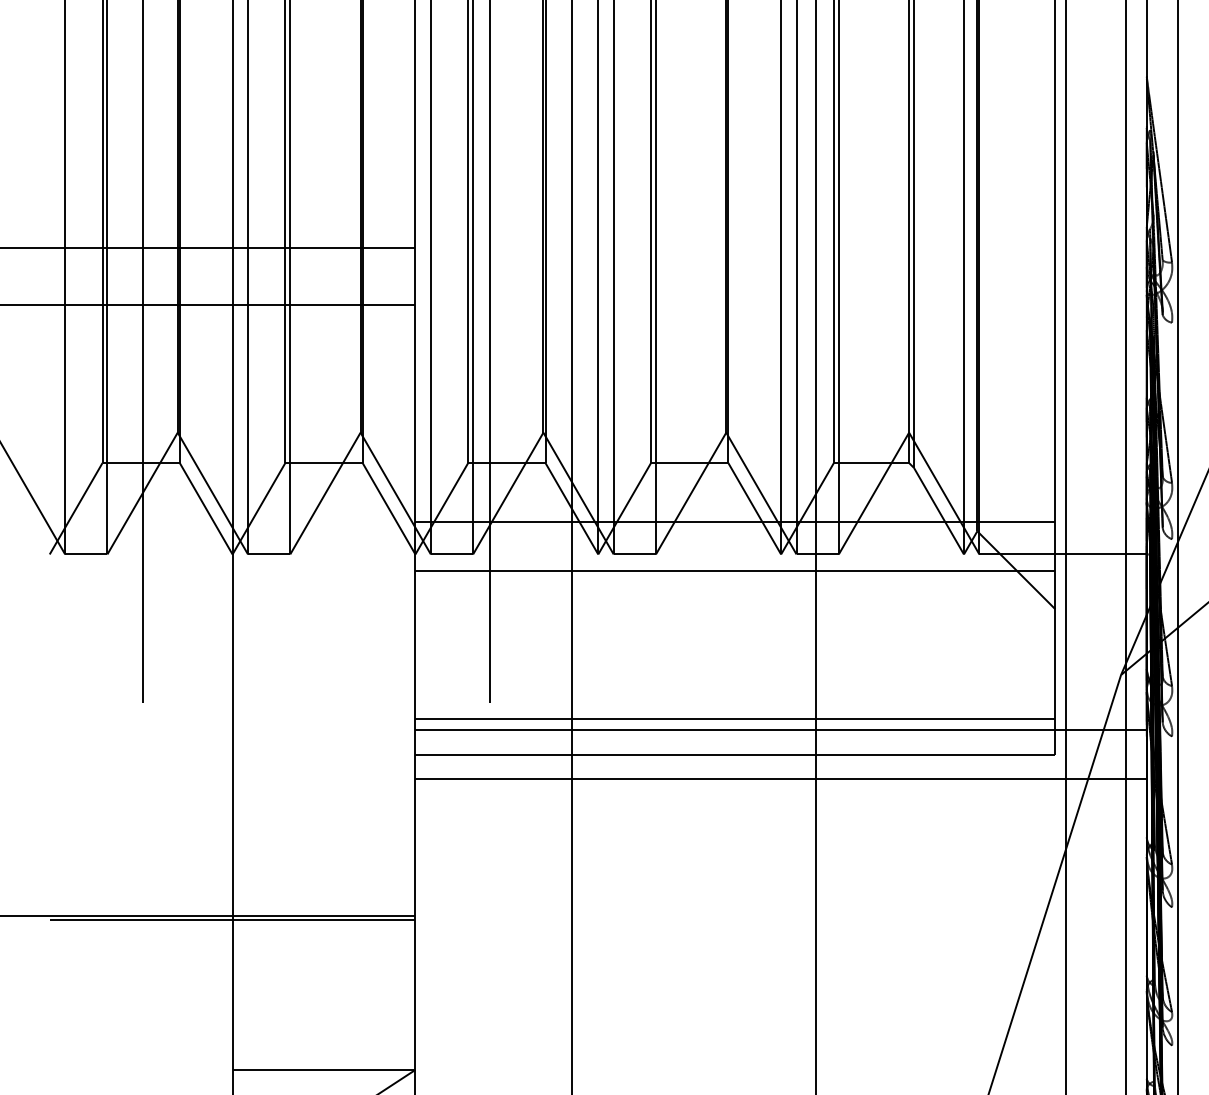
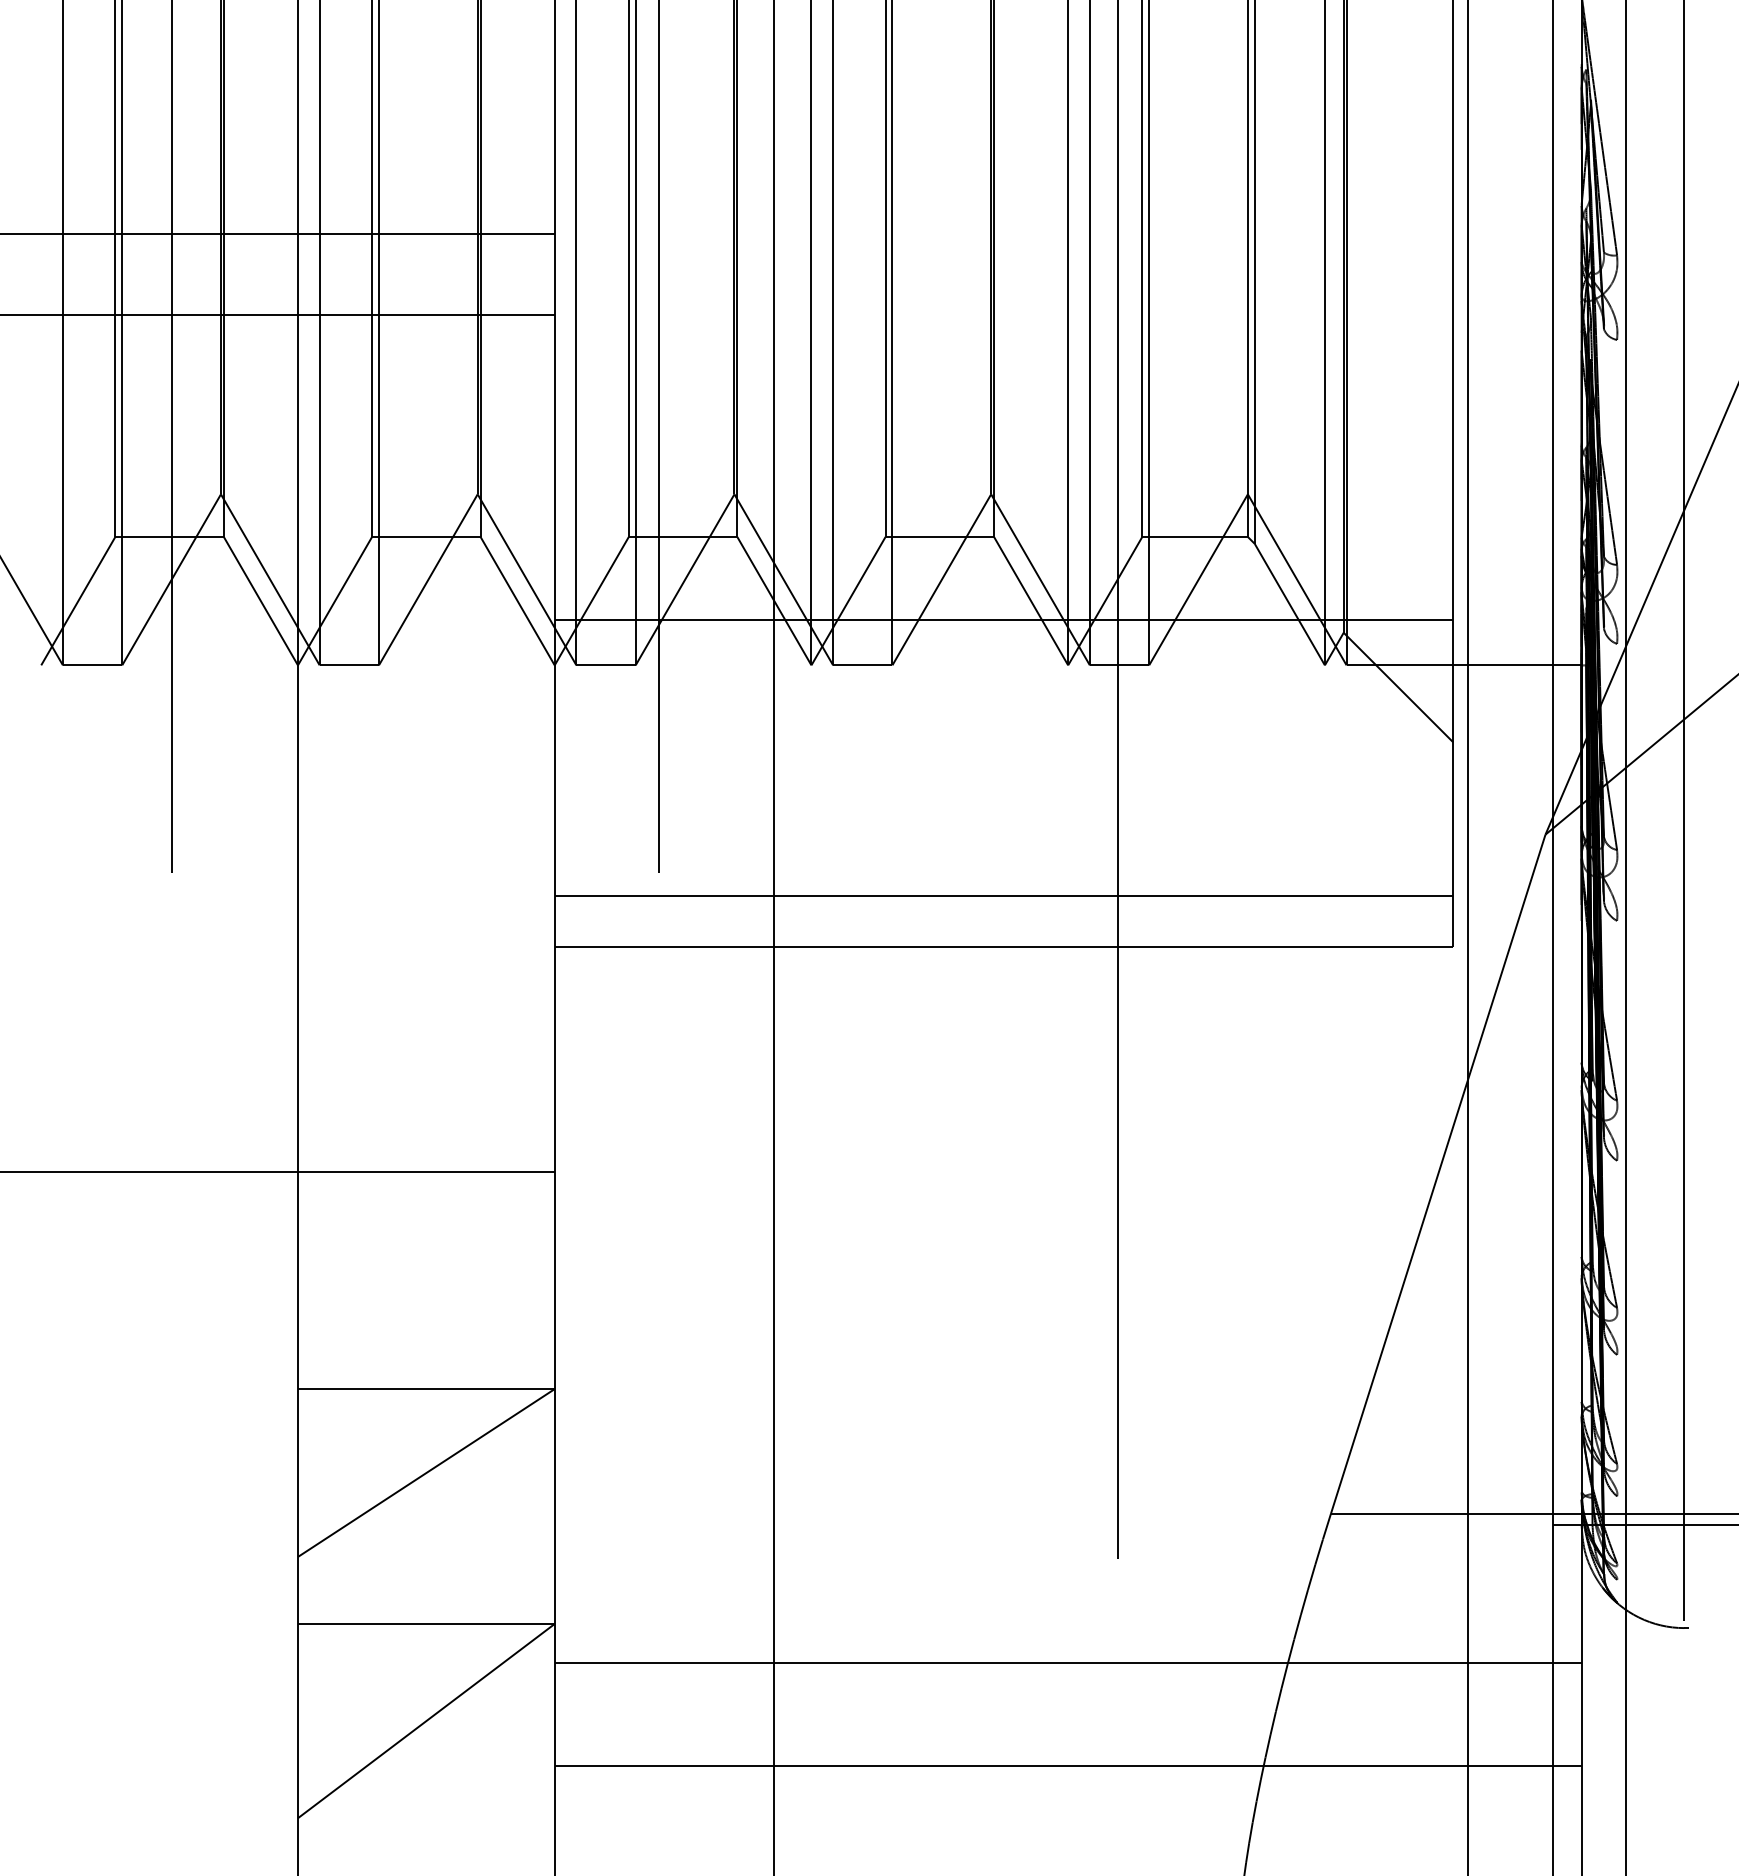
line: (735, 570) -> (1003, 688), removed
line: (780, 730) -> (1067, 912), removed
line: (780, 779) -> (1067, 981), removed
line: (232, 919) -> (297, 1178), removed

